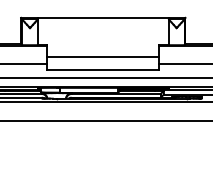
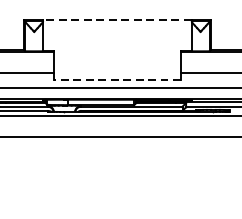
line: (102, 18) -> (116, 21), solid -> dashed
line: (103, 57) -> (117, 65), removed
line: (102, 70) -> (116, 80), solid -> dashed

